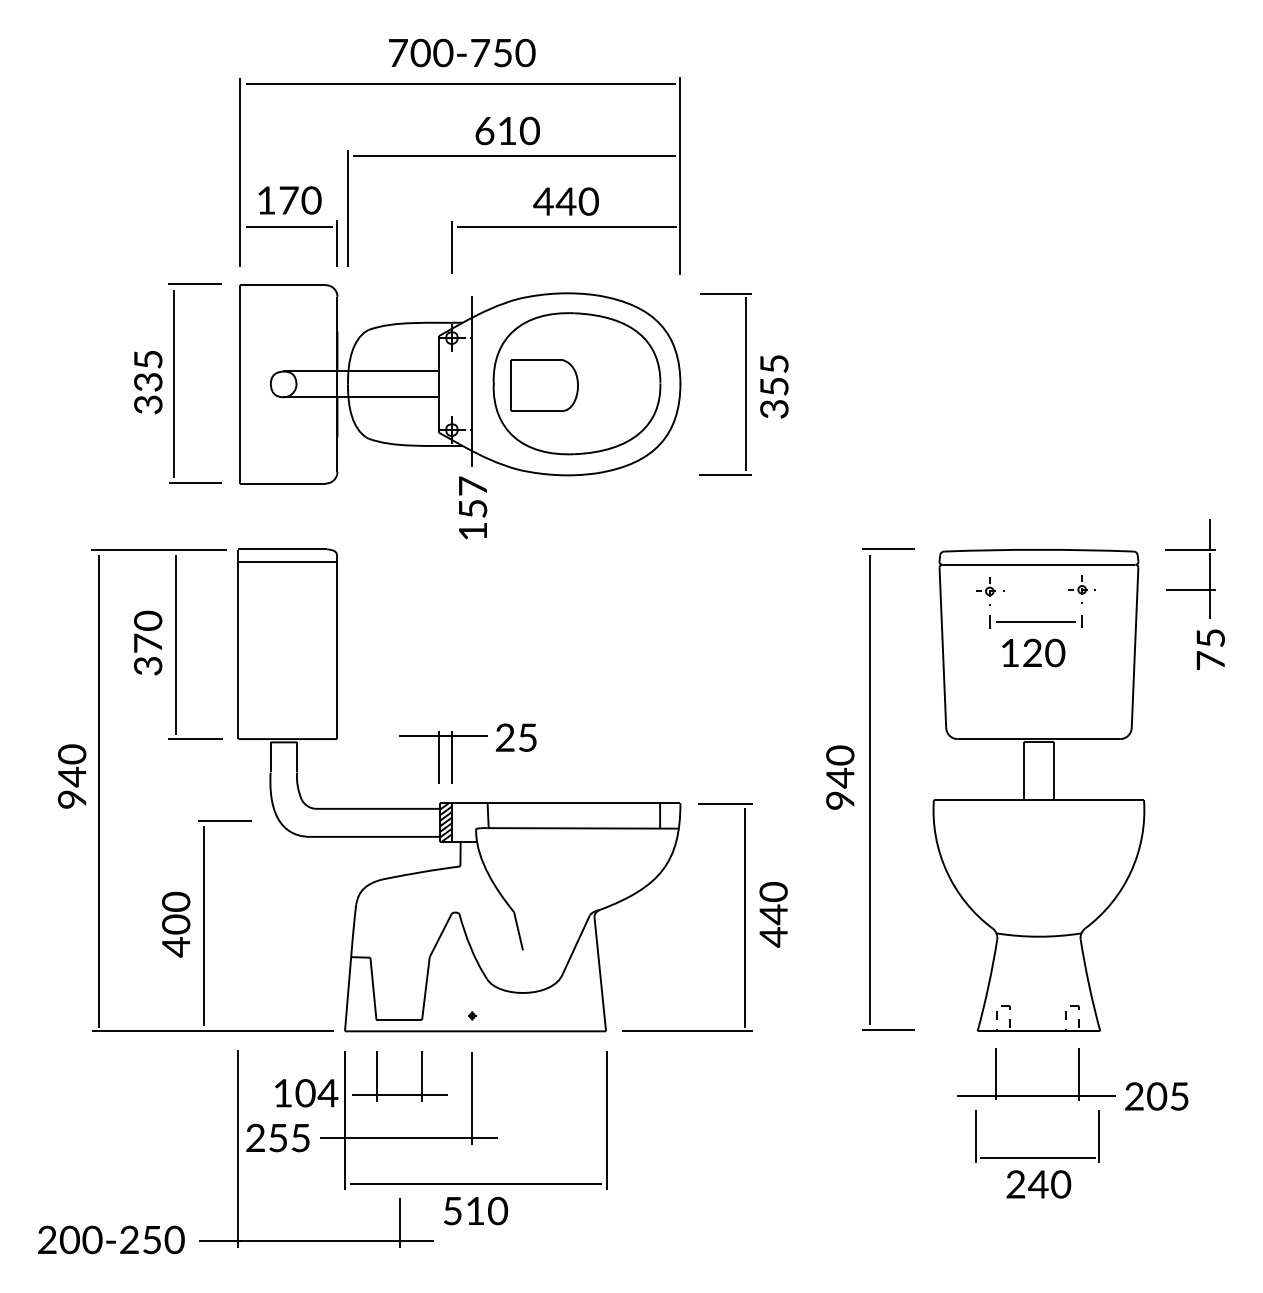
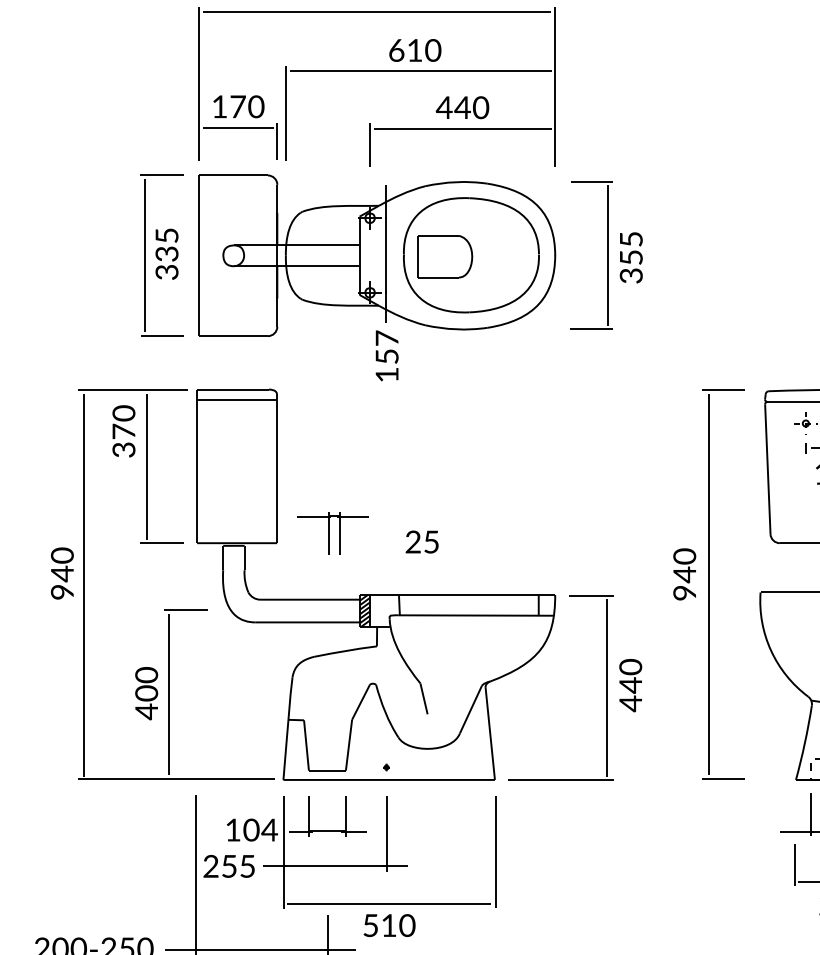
text: (148, 382) -> (167, 254), moved
text: (148, 642) -> (124, 430), moved
part: (443, 757) -> (332, 533), moved

